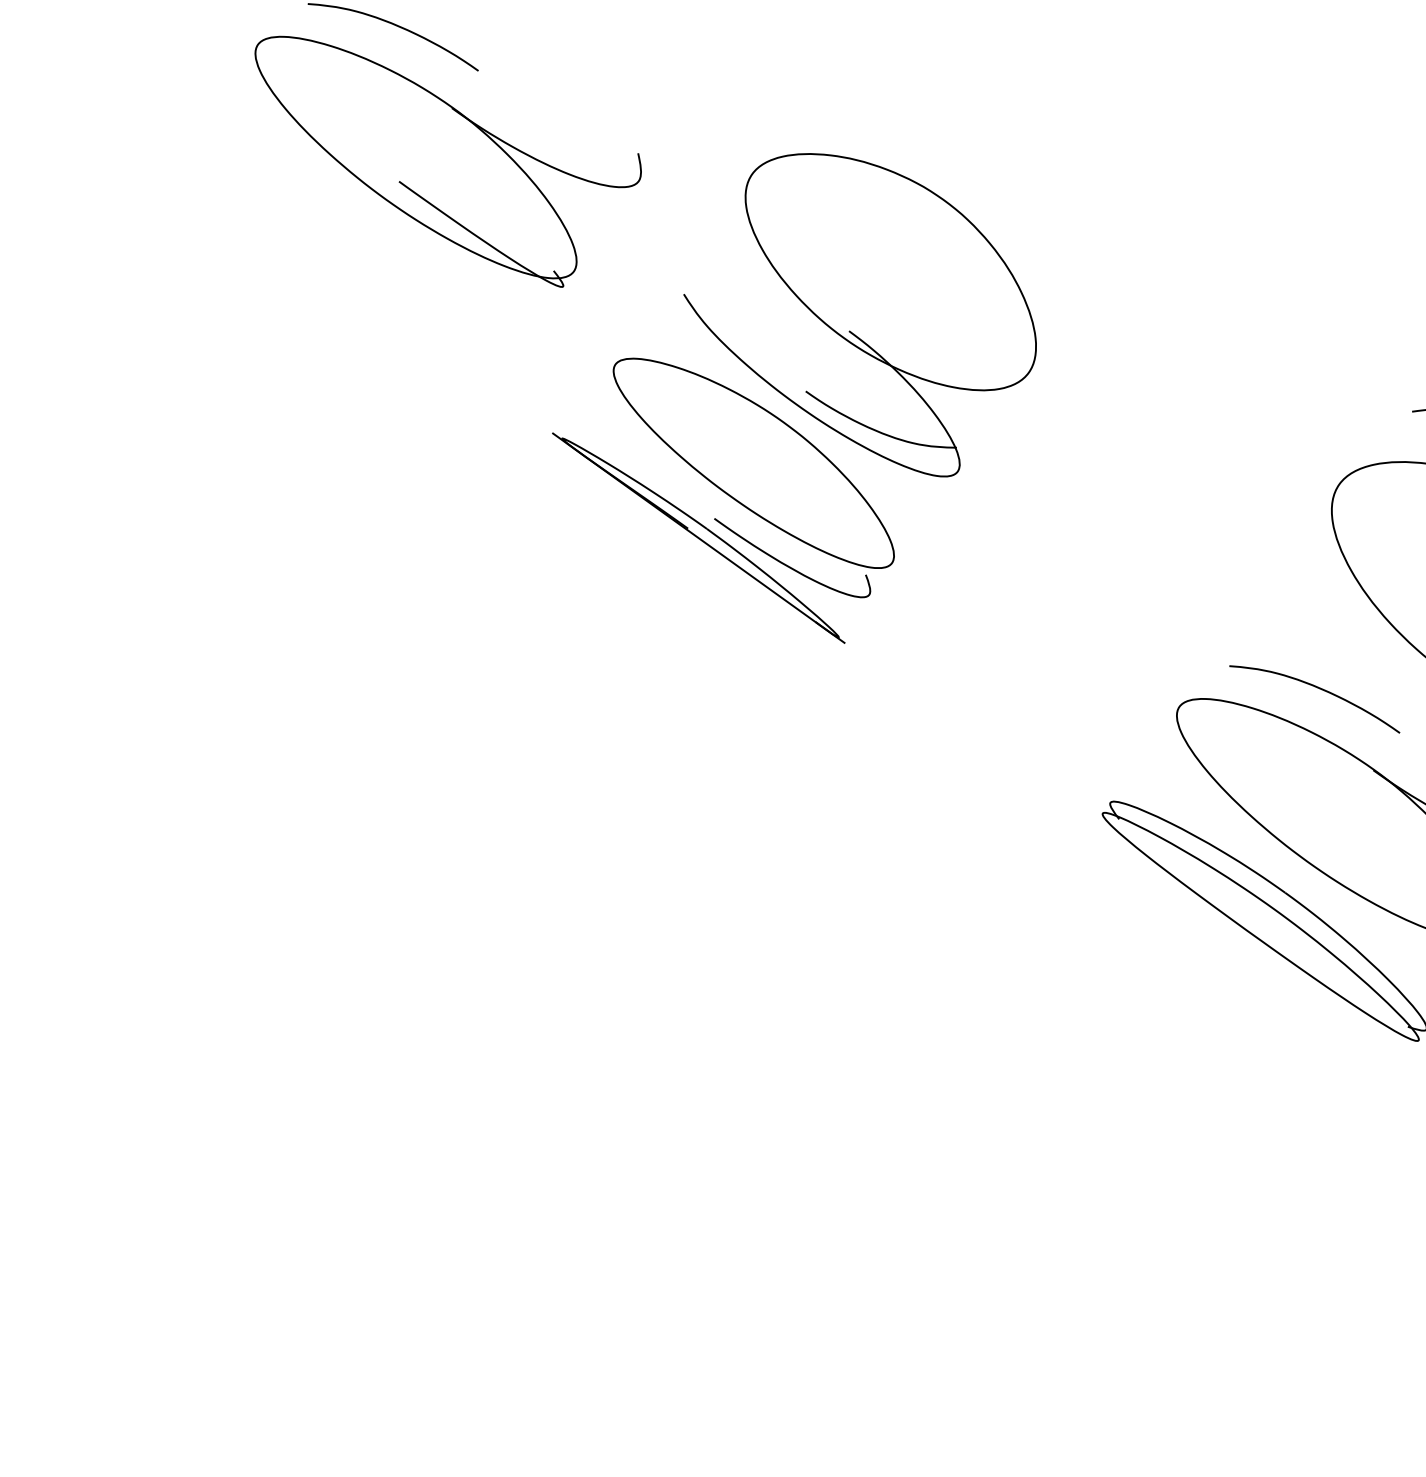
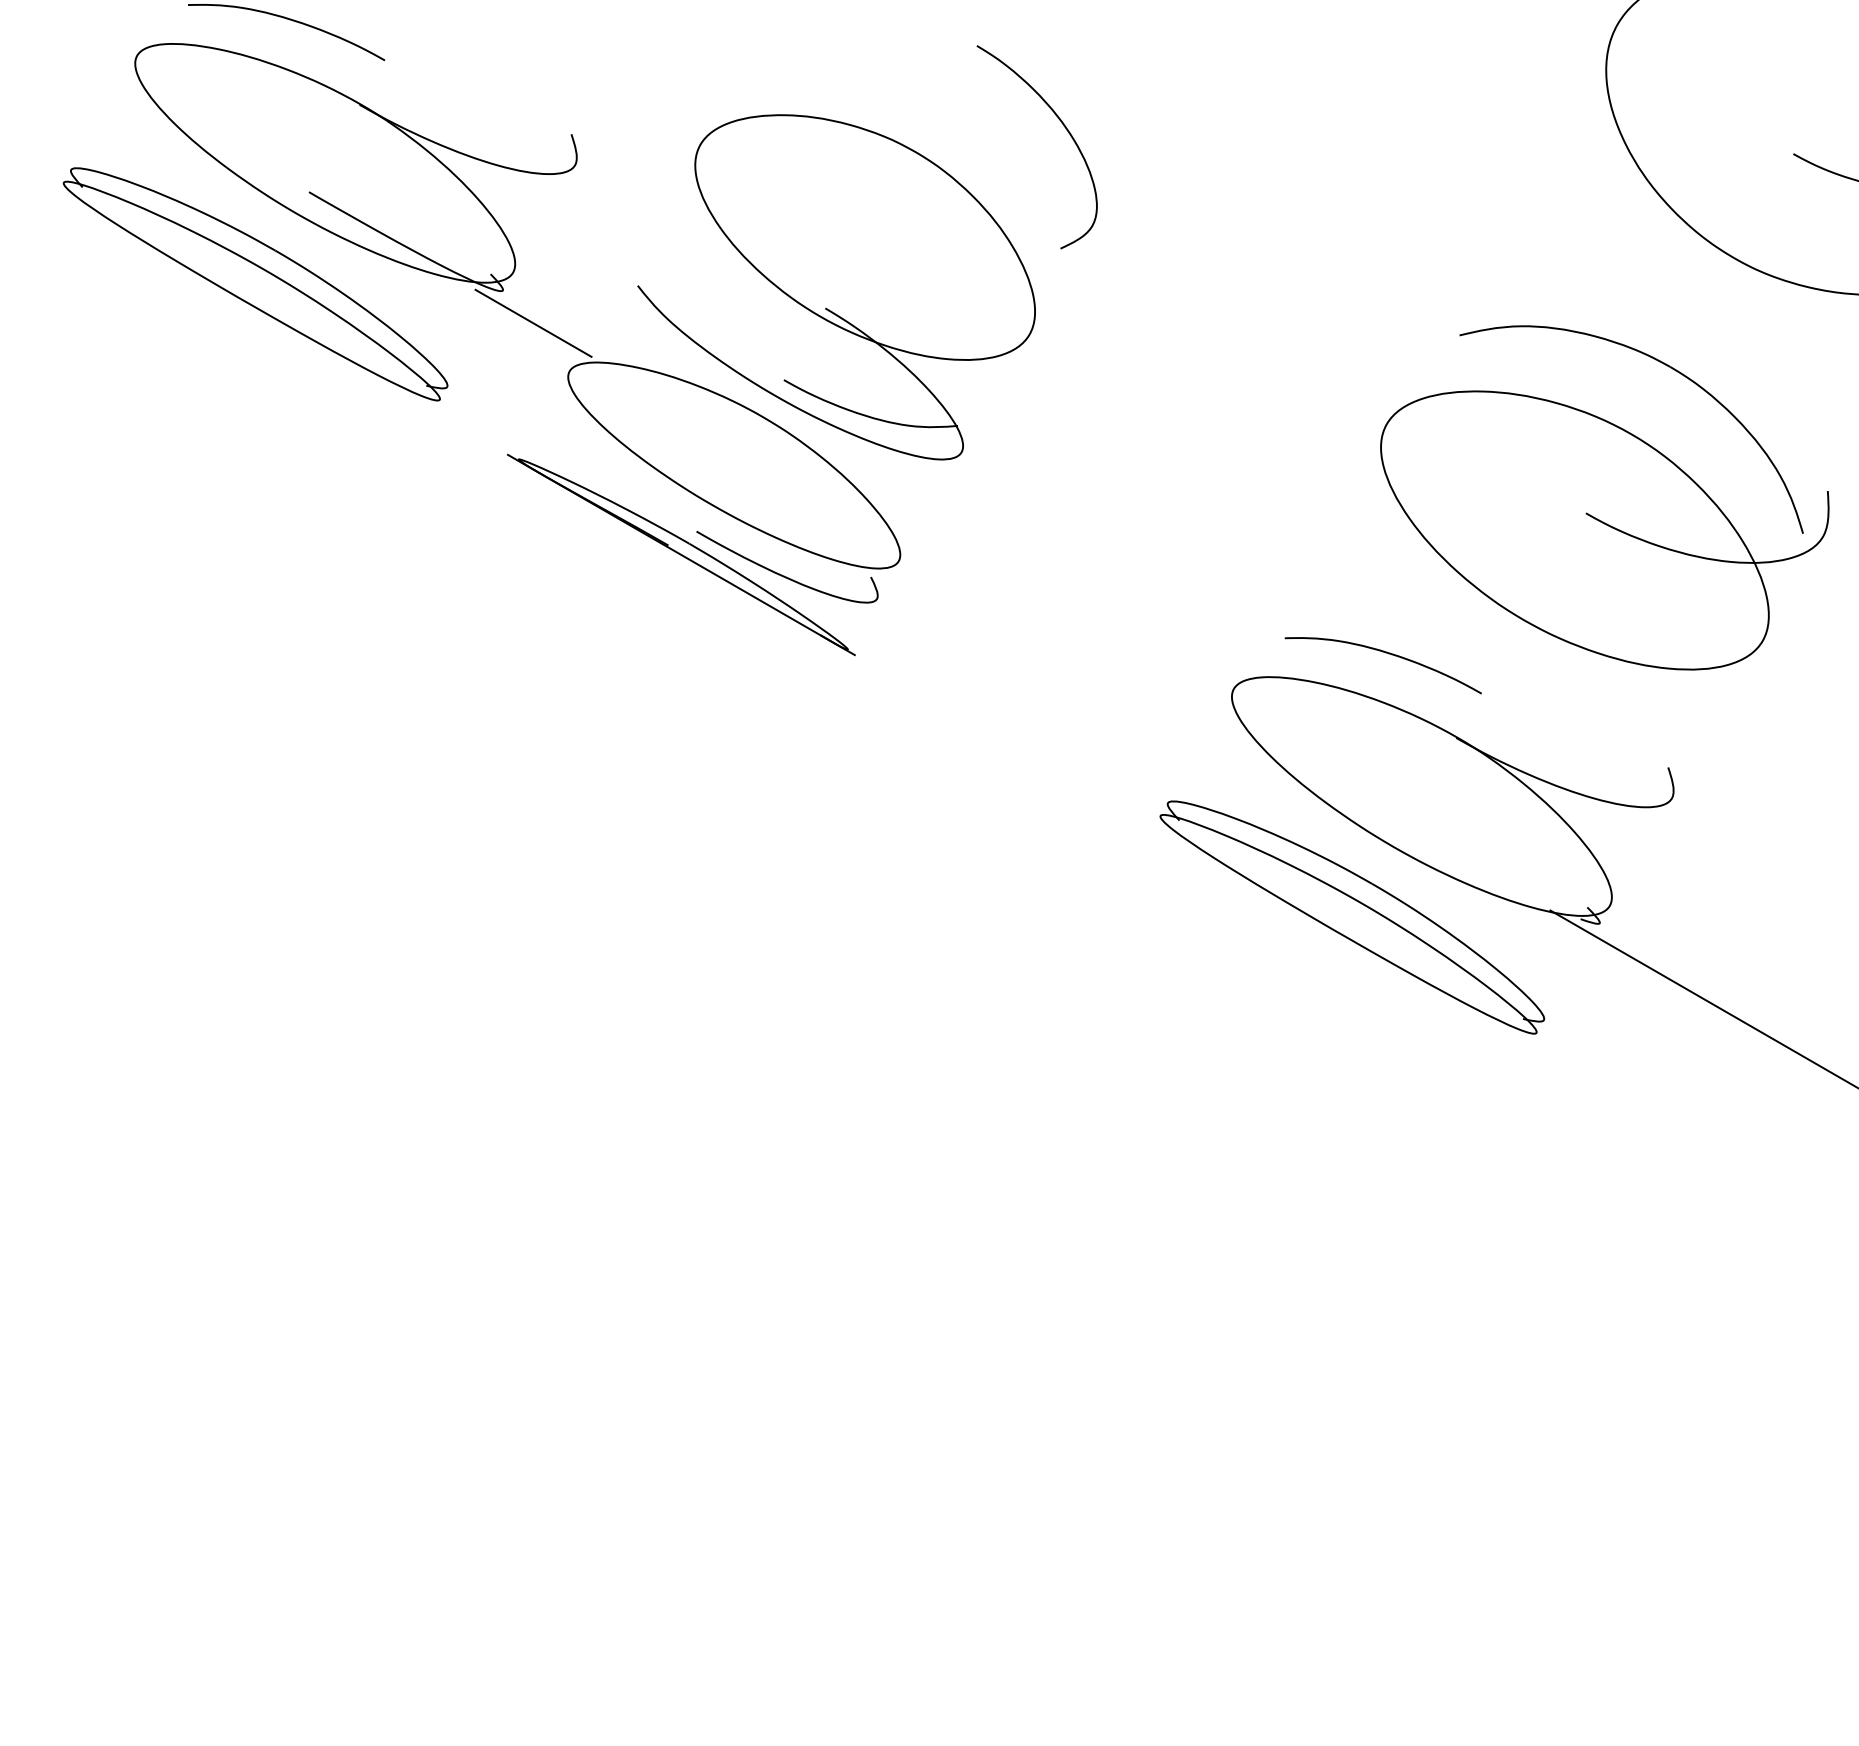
curve: (1077, 190) -> (1063, 126), added
part: (343, 259) -> (255, 284), added
line: (587, 317) -> (533, 322), added

